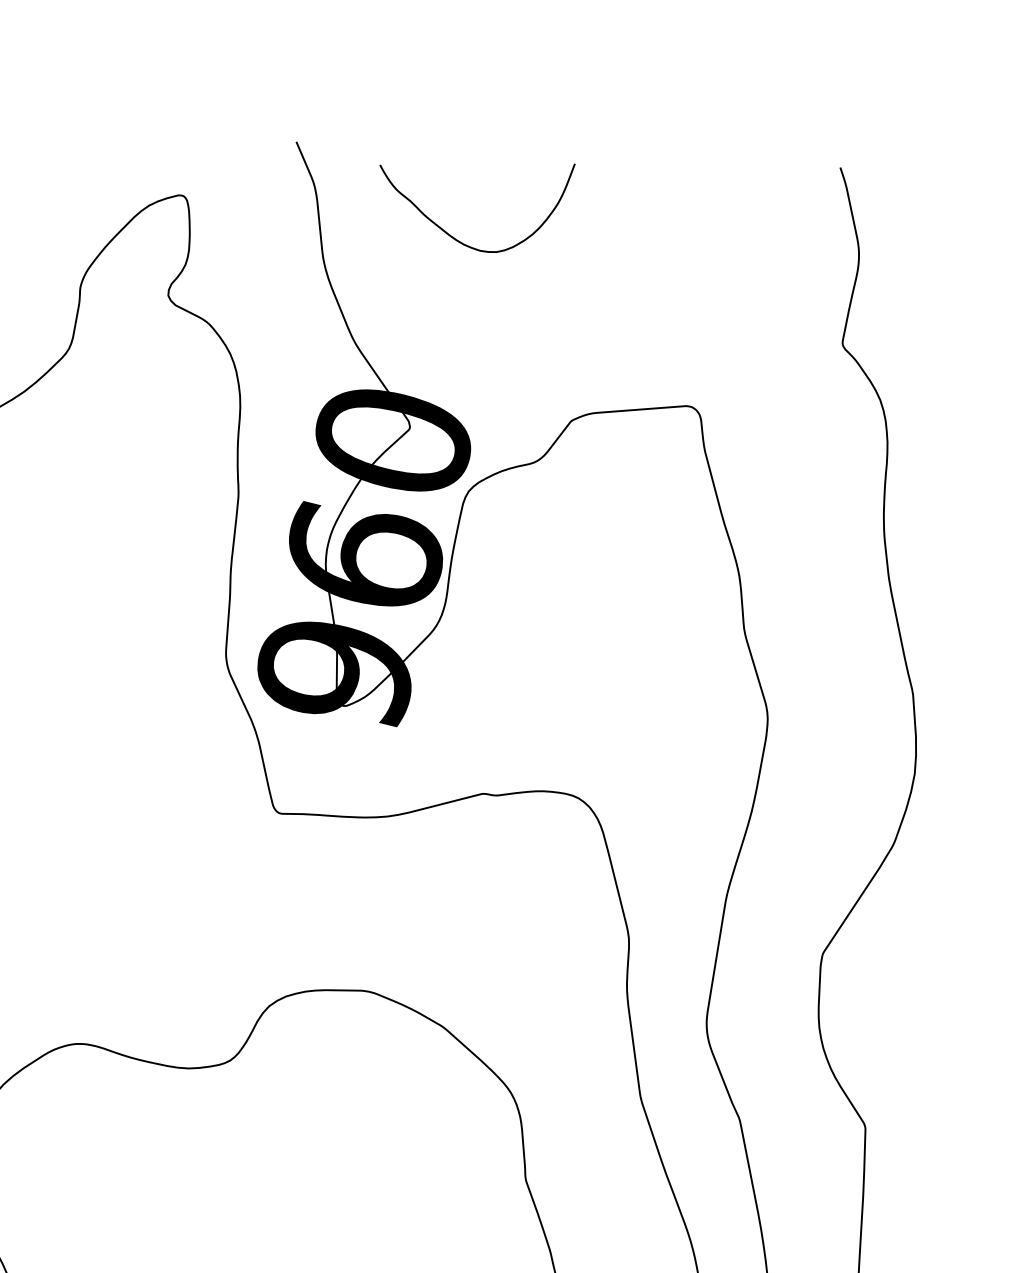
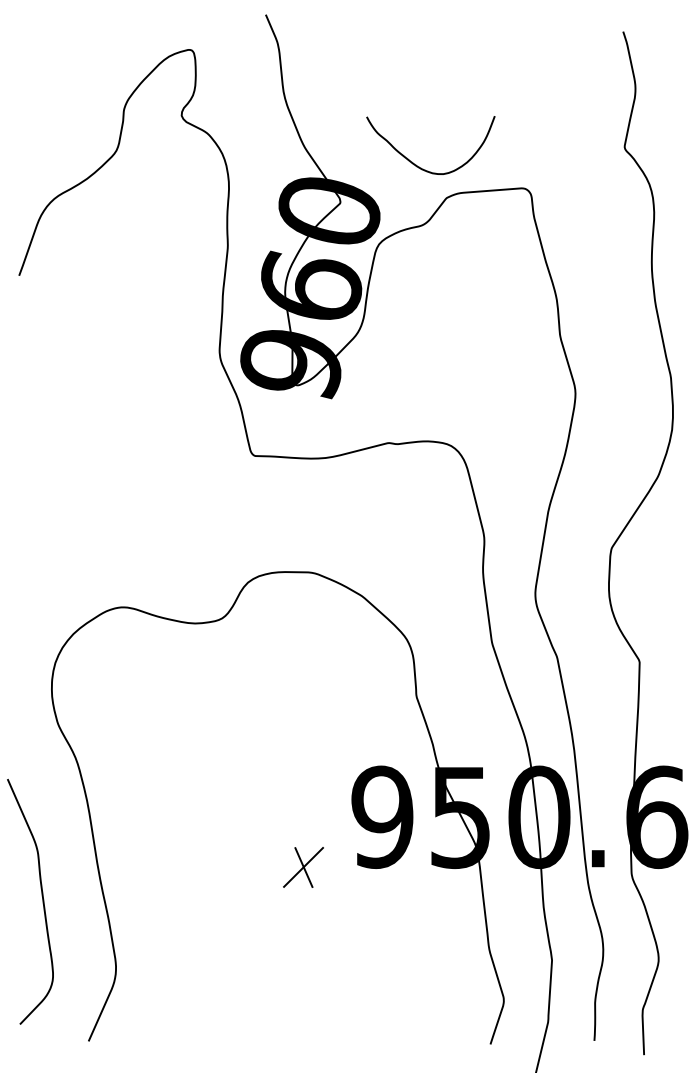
curve: (455, 237) -> (416, 164), moved

